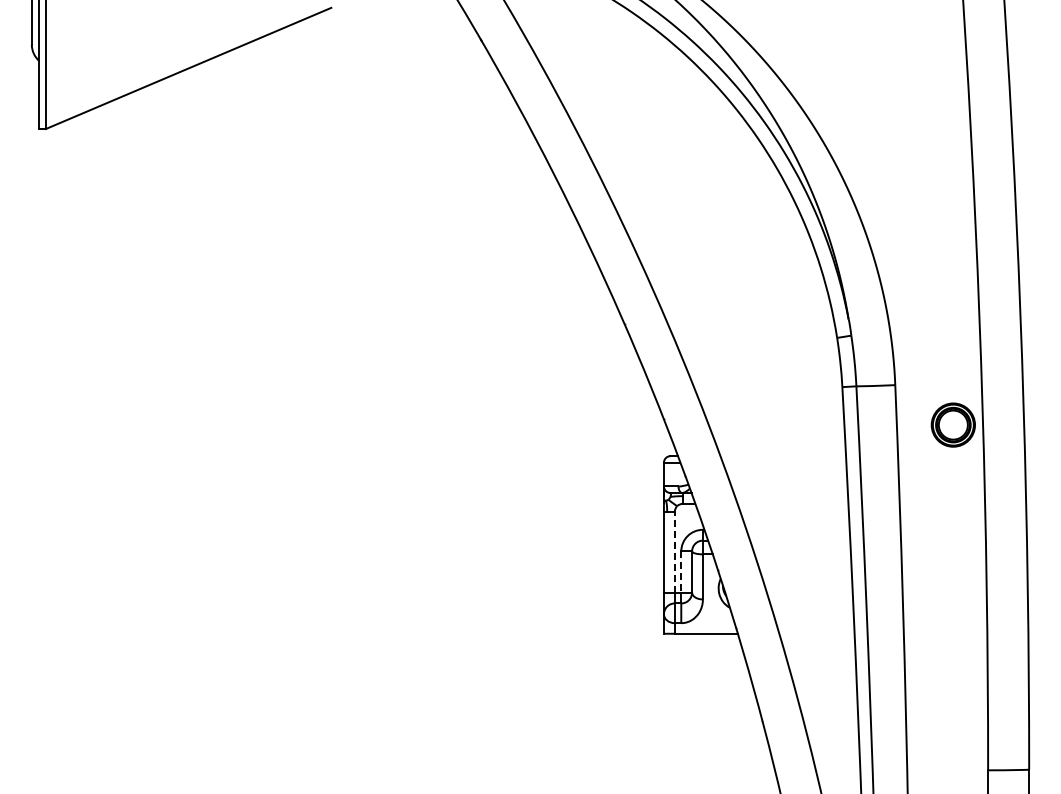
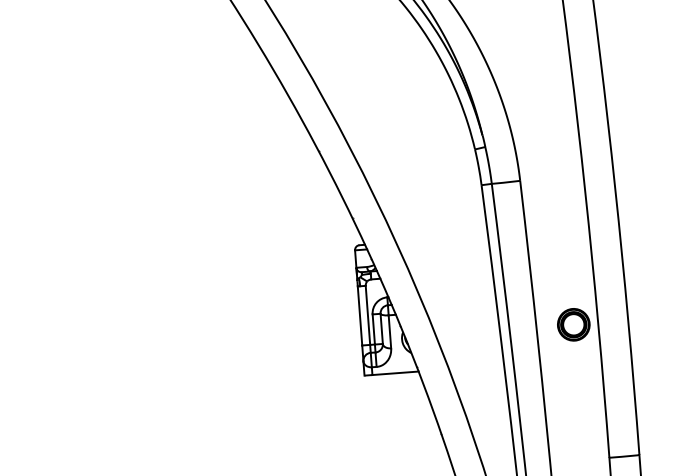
part: (952, 424) -> (573, 324), moved
line: (674, 551) -> (367, 314), dashed -> solid
line: (681, 572) -> (373, 329), dashed -> solid

